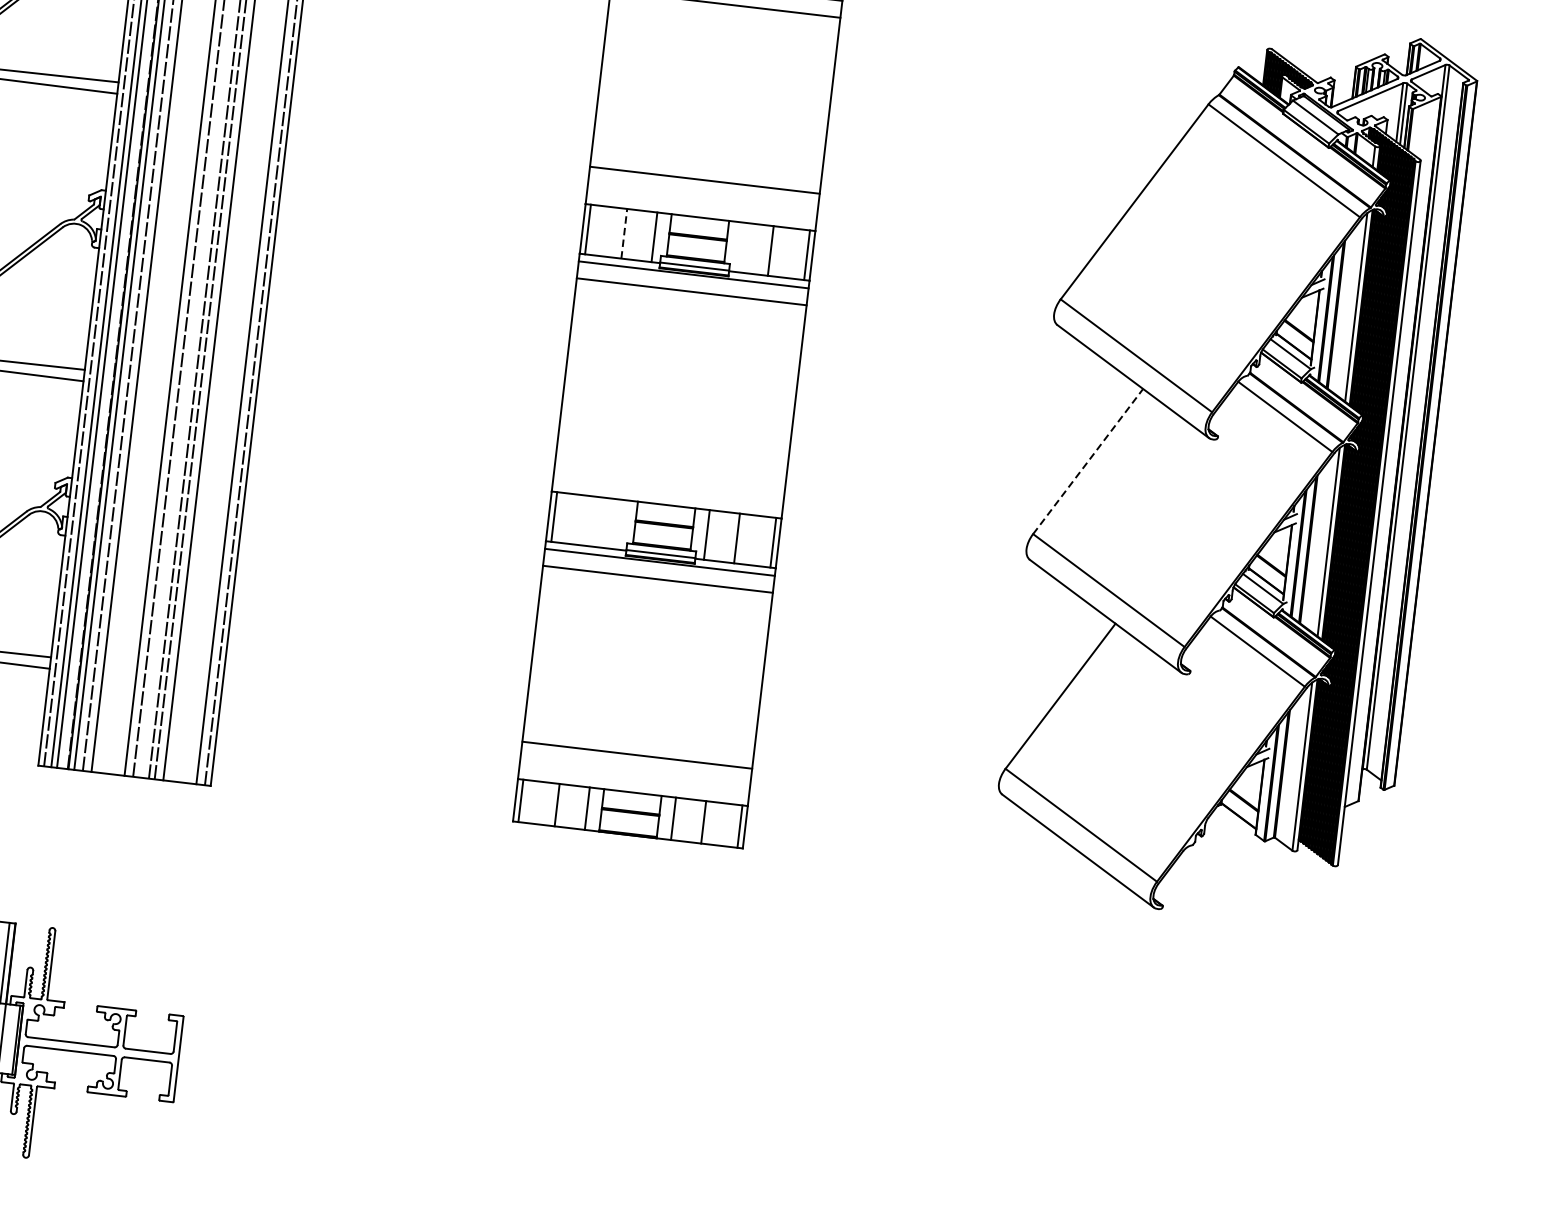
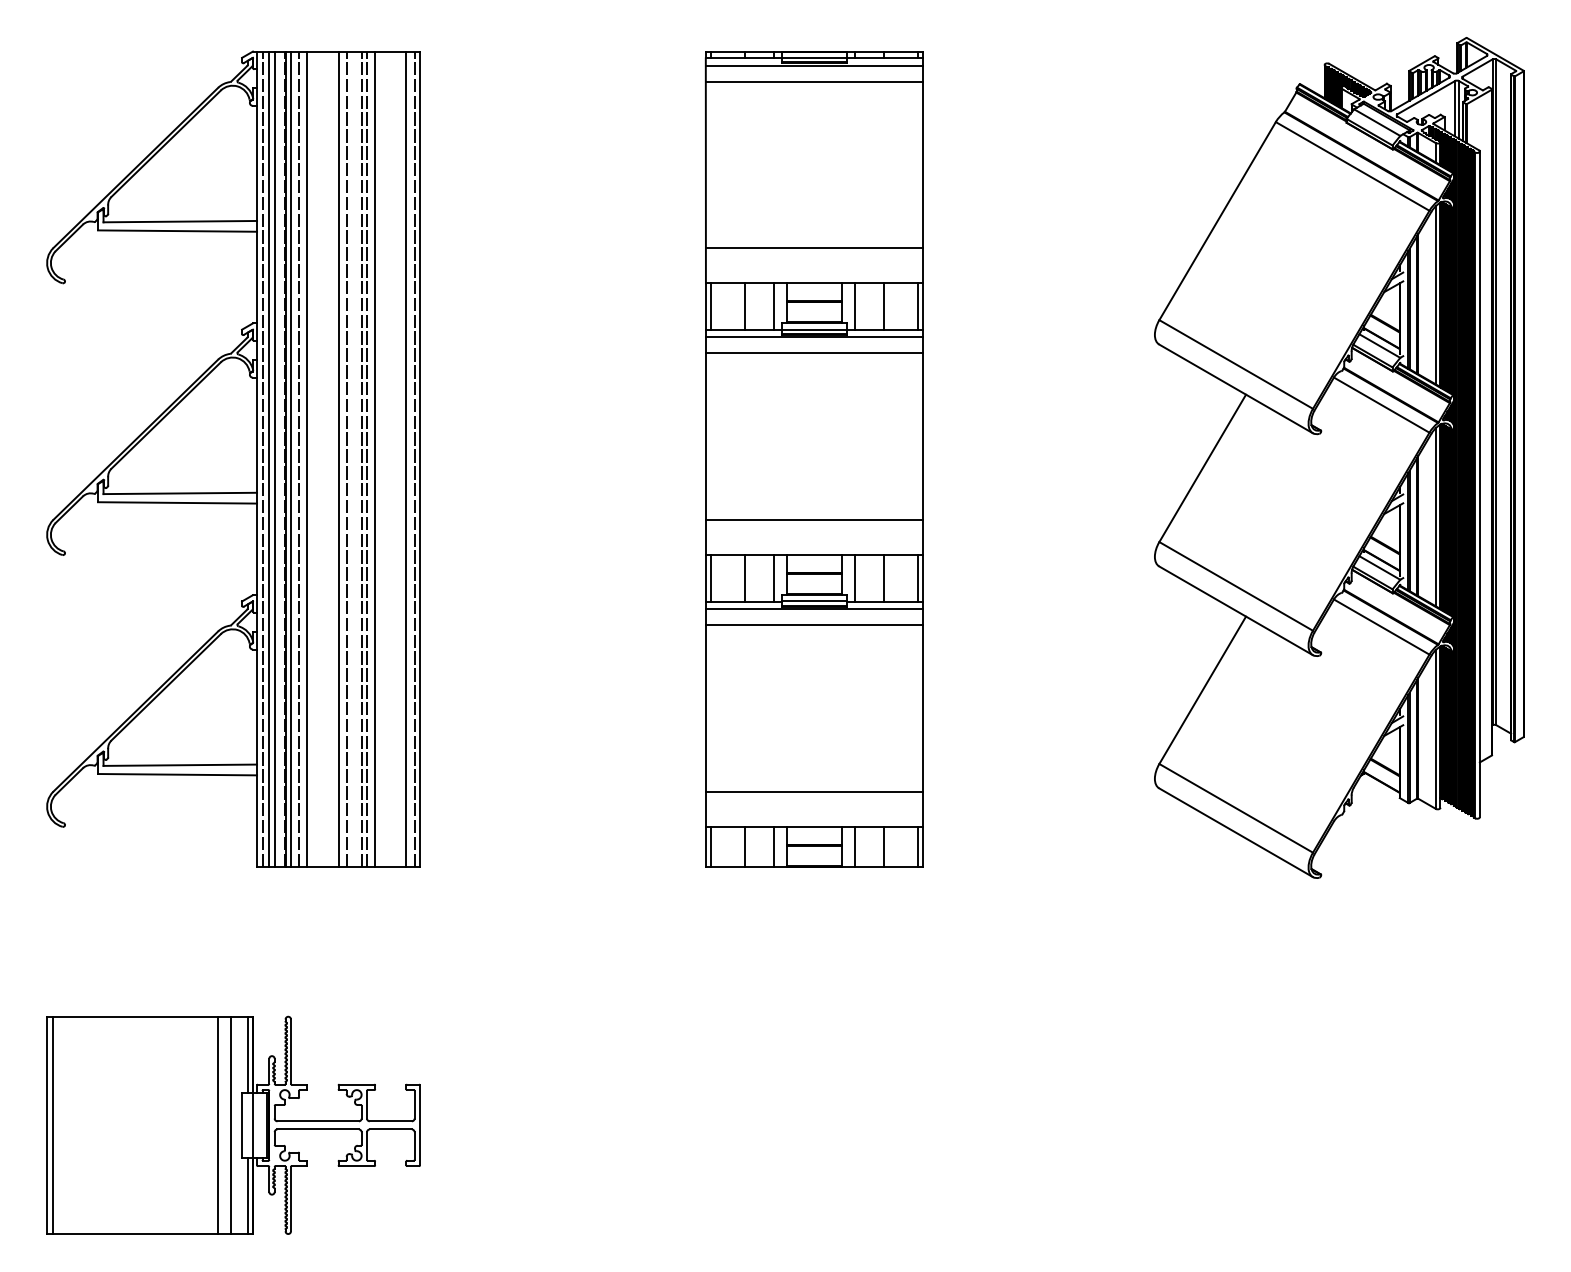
line: (624, 233) -> (745, 306), dashed -> solid
line: (740, 247) -> (855, 306), added
line: (1088, 460) -> (1202, 467), dashed -> solid
line: (671, 467) -> (814, 519), added
line: (590, 521) -> (745, 578), added
line: (620, 524) -> (773, 578), added

